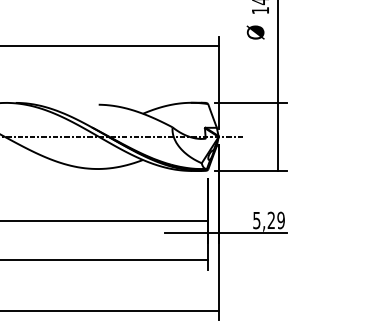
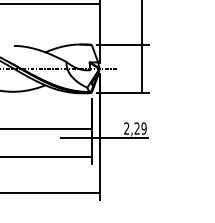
text: (256, 220) -> (126, 128), 5,29 -> 2,29

